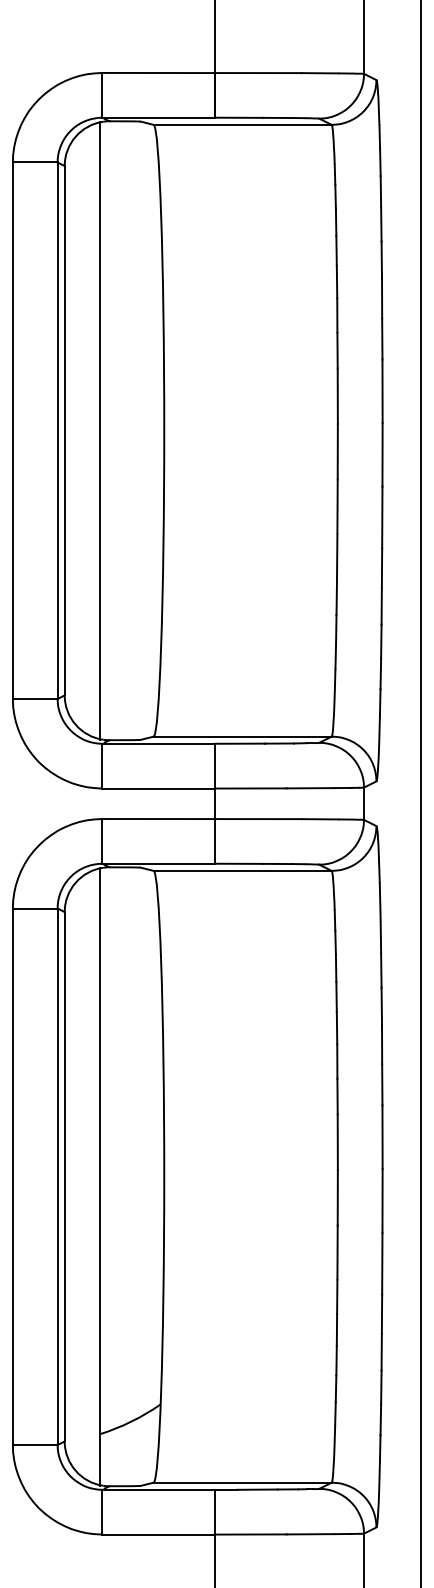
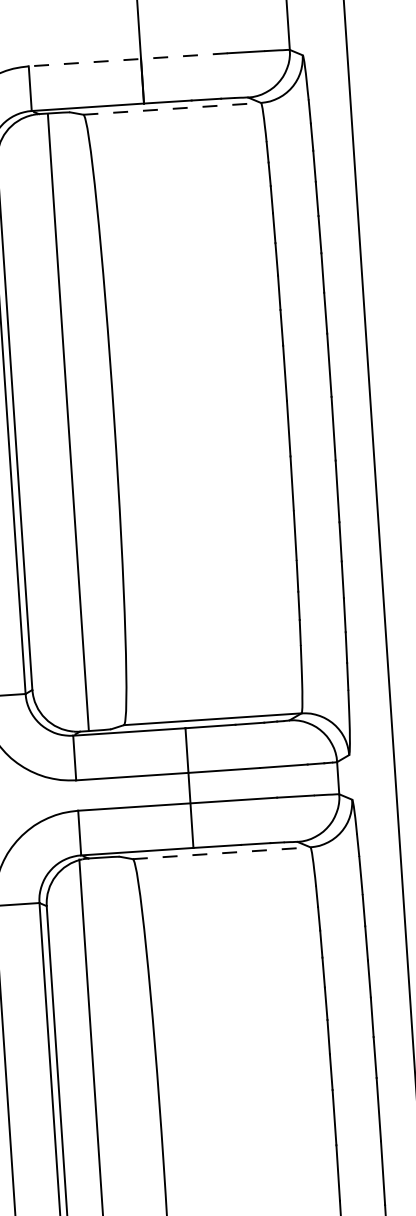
line: (202, 73) -> (128, 60), solid -> dashed
line: (243, 124) -> (172, 108), solid -> dashed
line: (100, 430) -> (68, 422), moved
line: (243, 870) -> (222, 852), solid -> dashed

